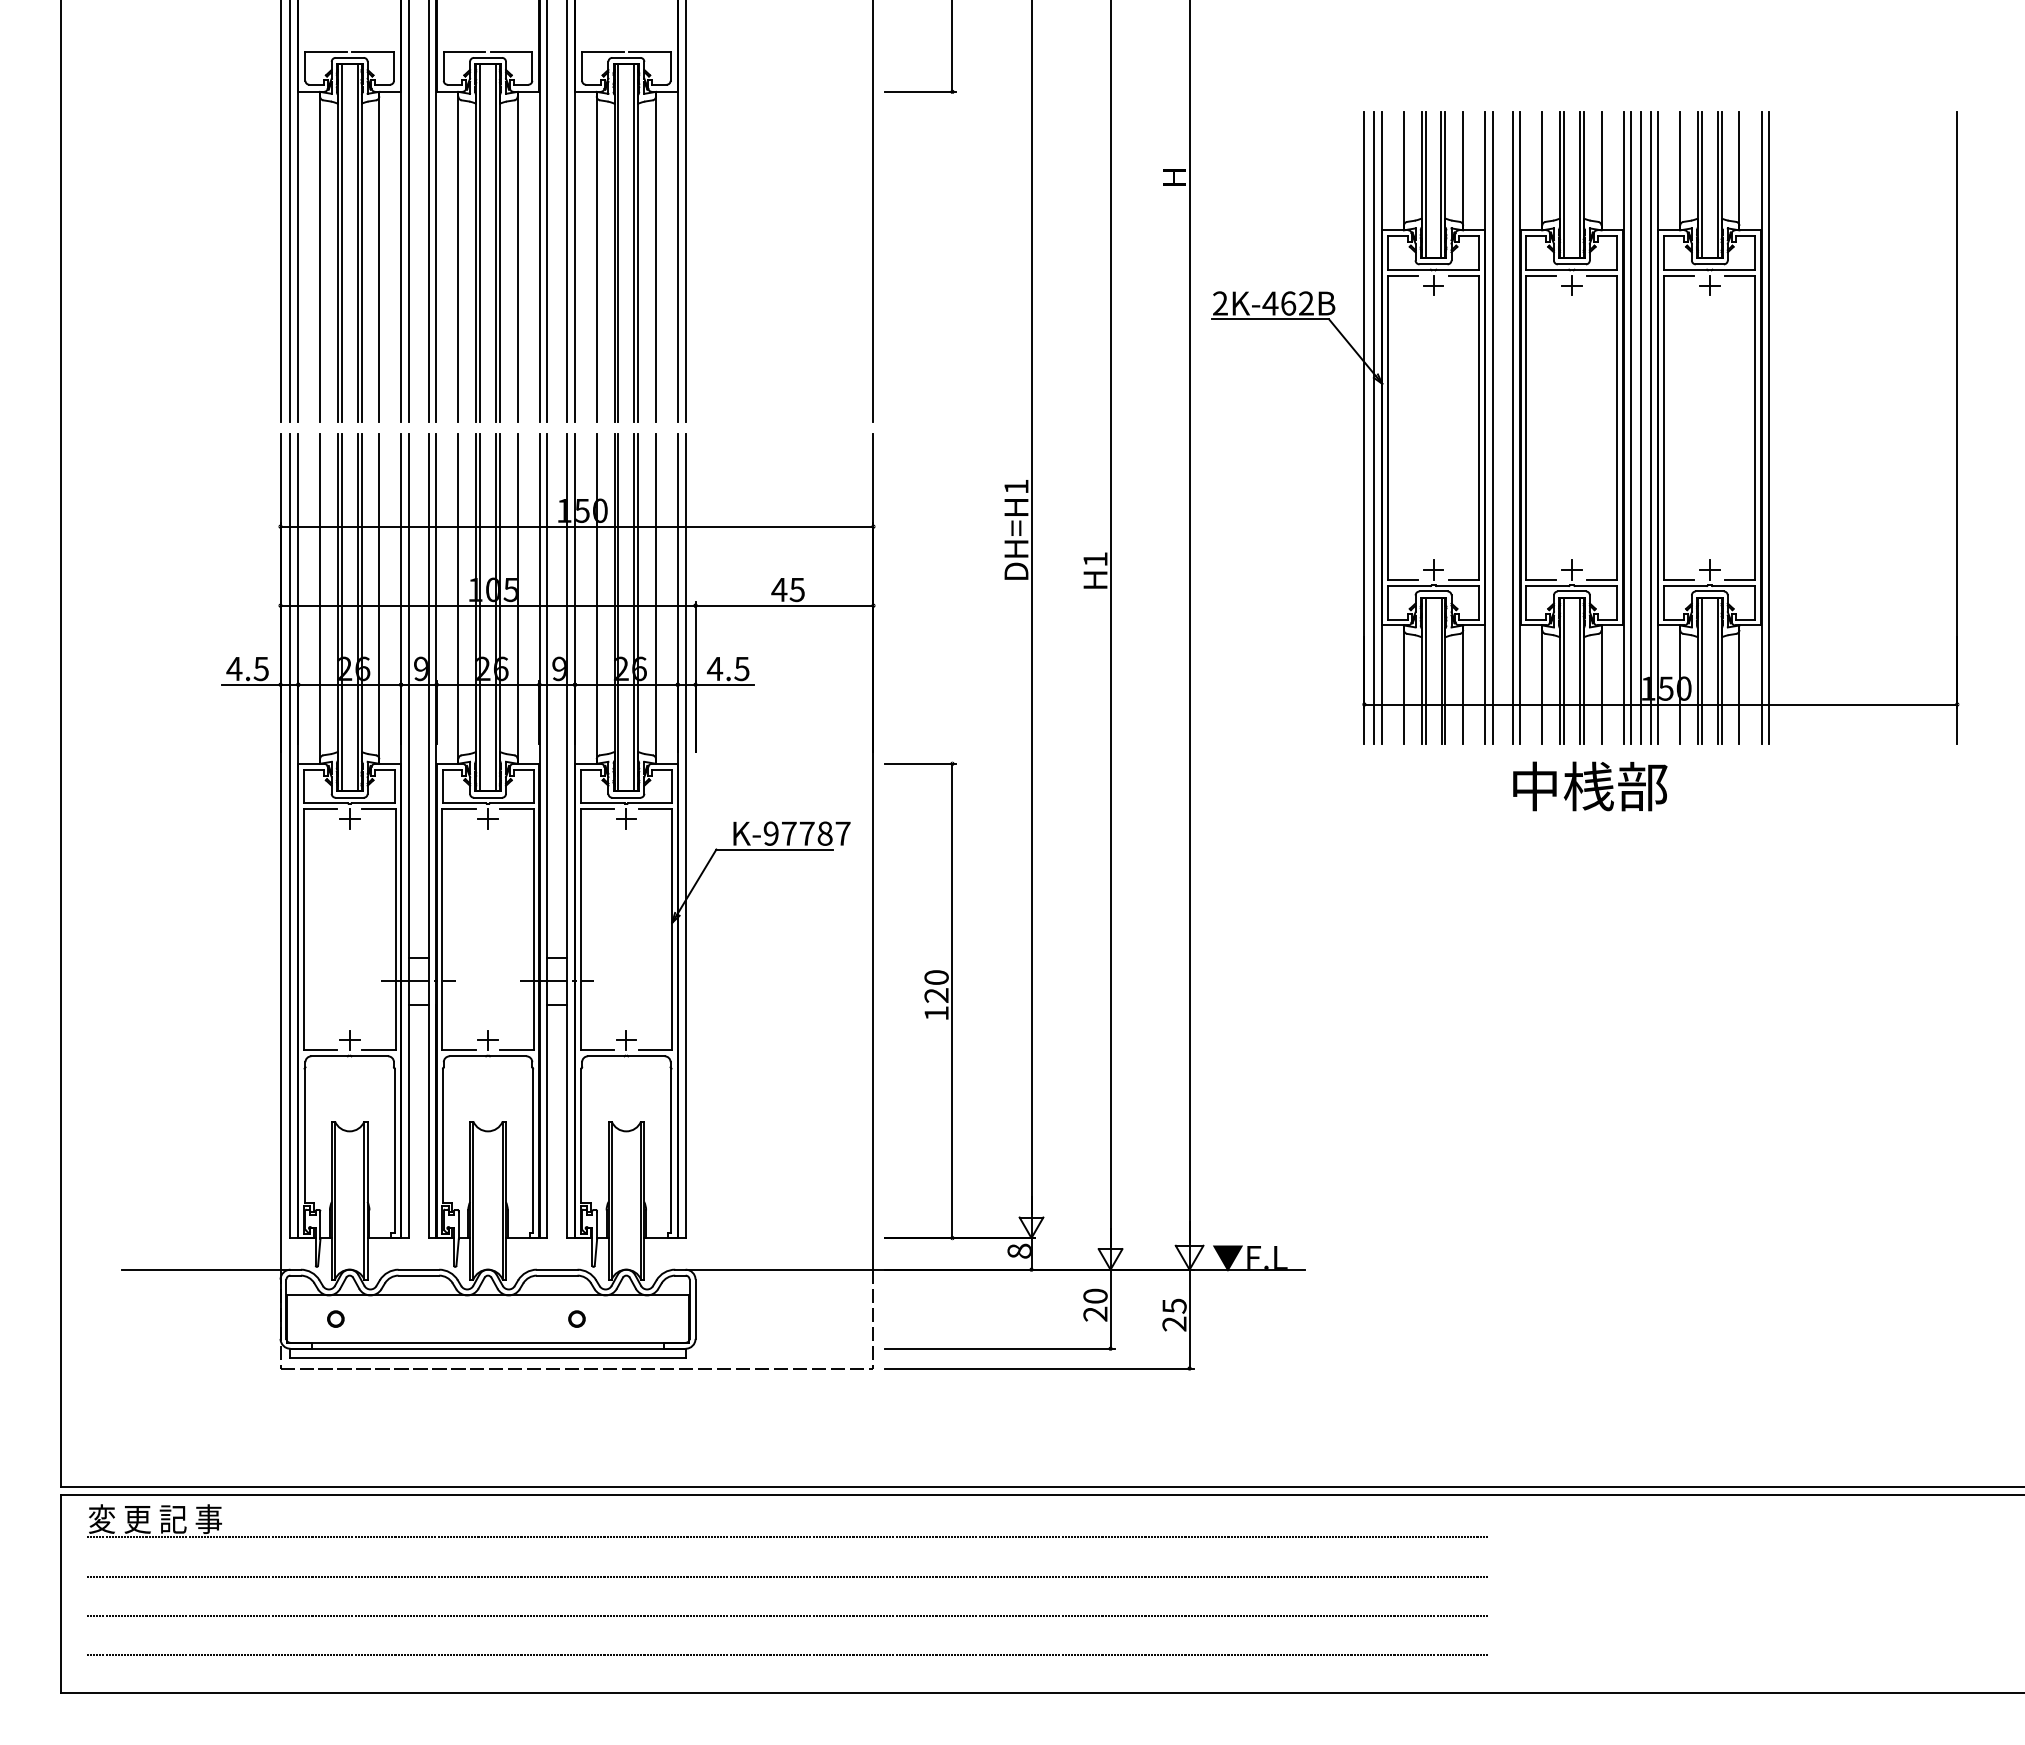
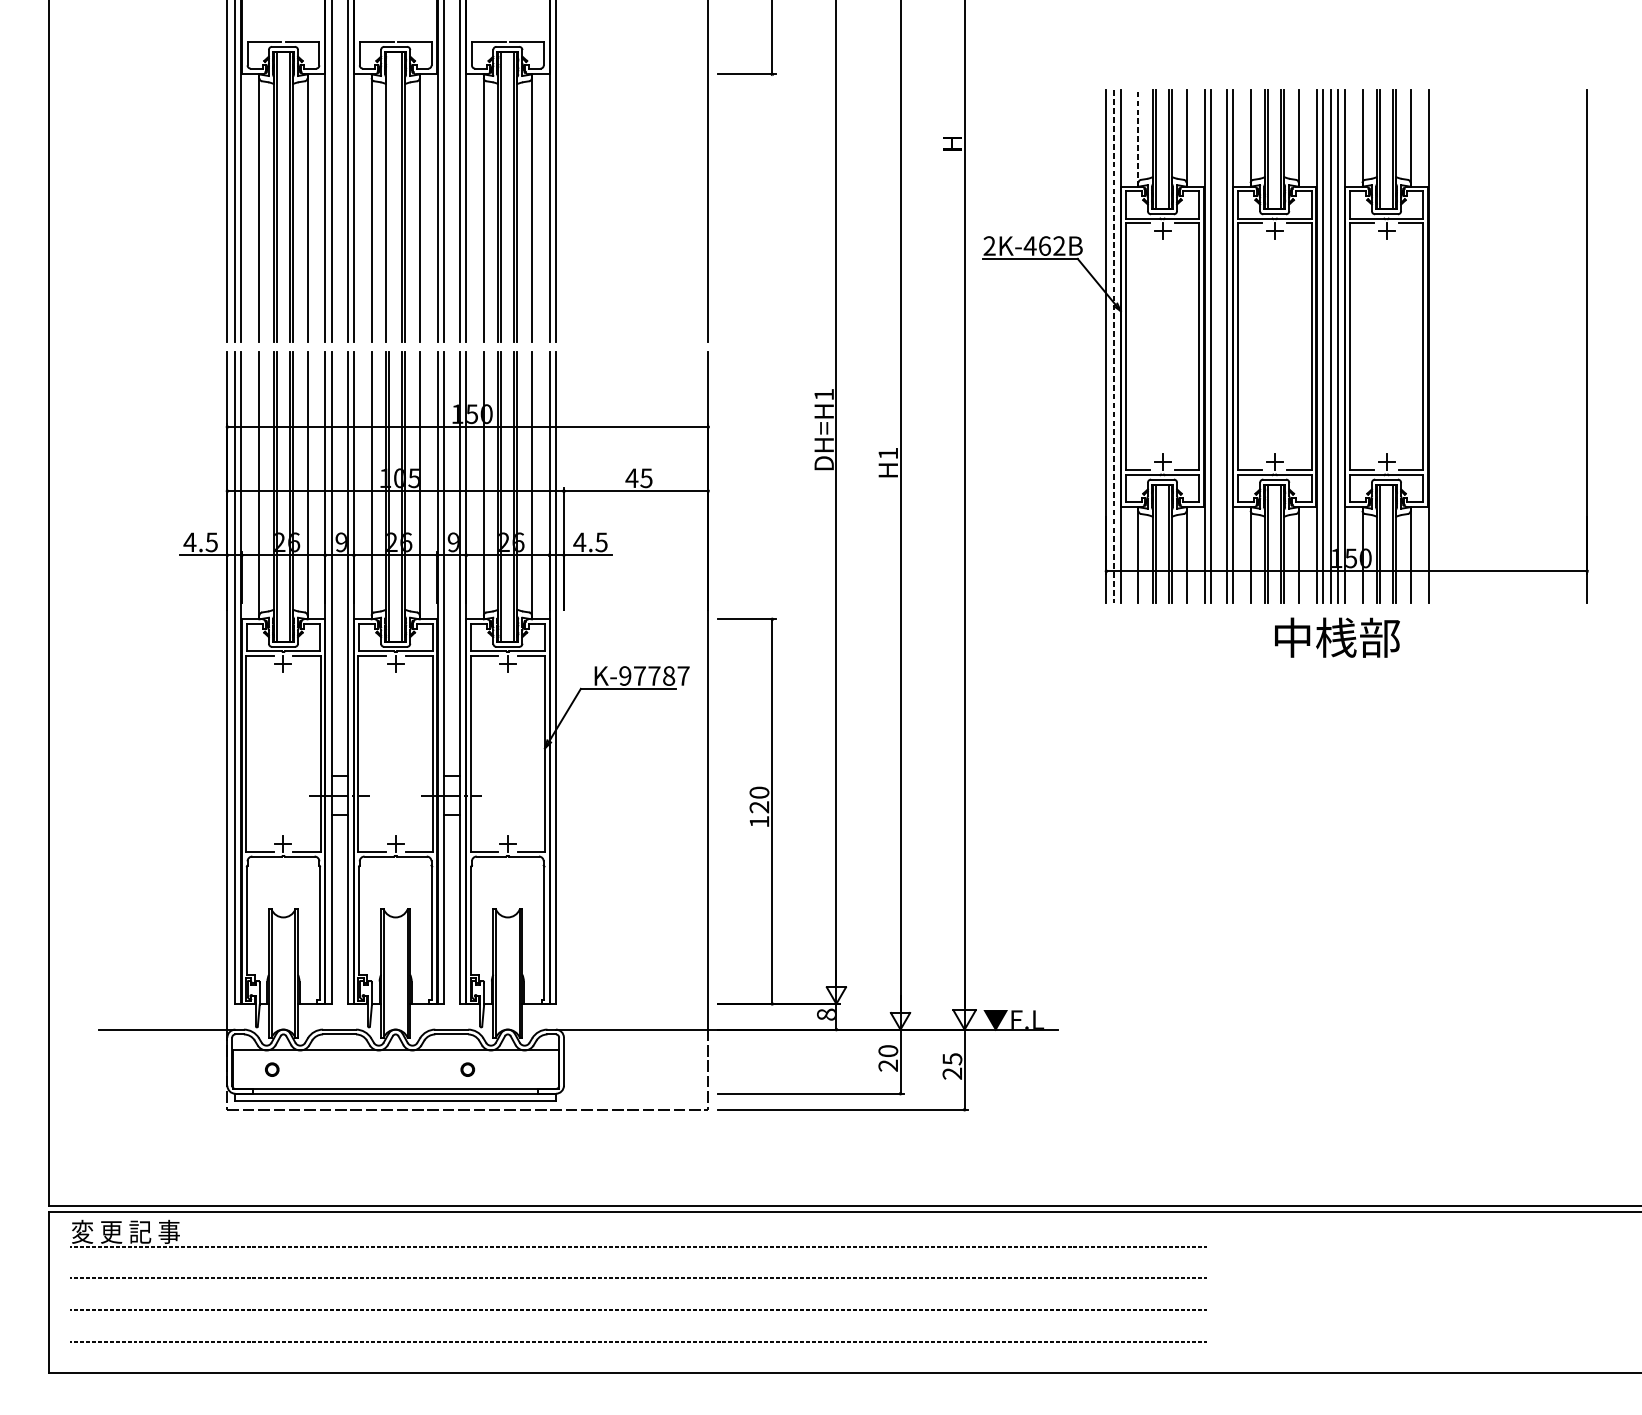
line: (1403, 170) -> (1138, 138), solid -> dashed
line: (480, 242) -> (389, 196), removed
line: (1769, 427) -> (1434, 346), removed
line: (1374, 428) -> (1114, 347), solid -> dashed
text: (1590, 786) -> (1337, 637), moved

